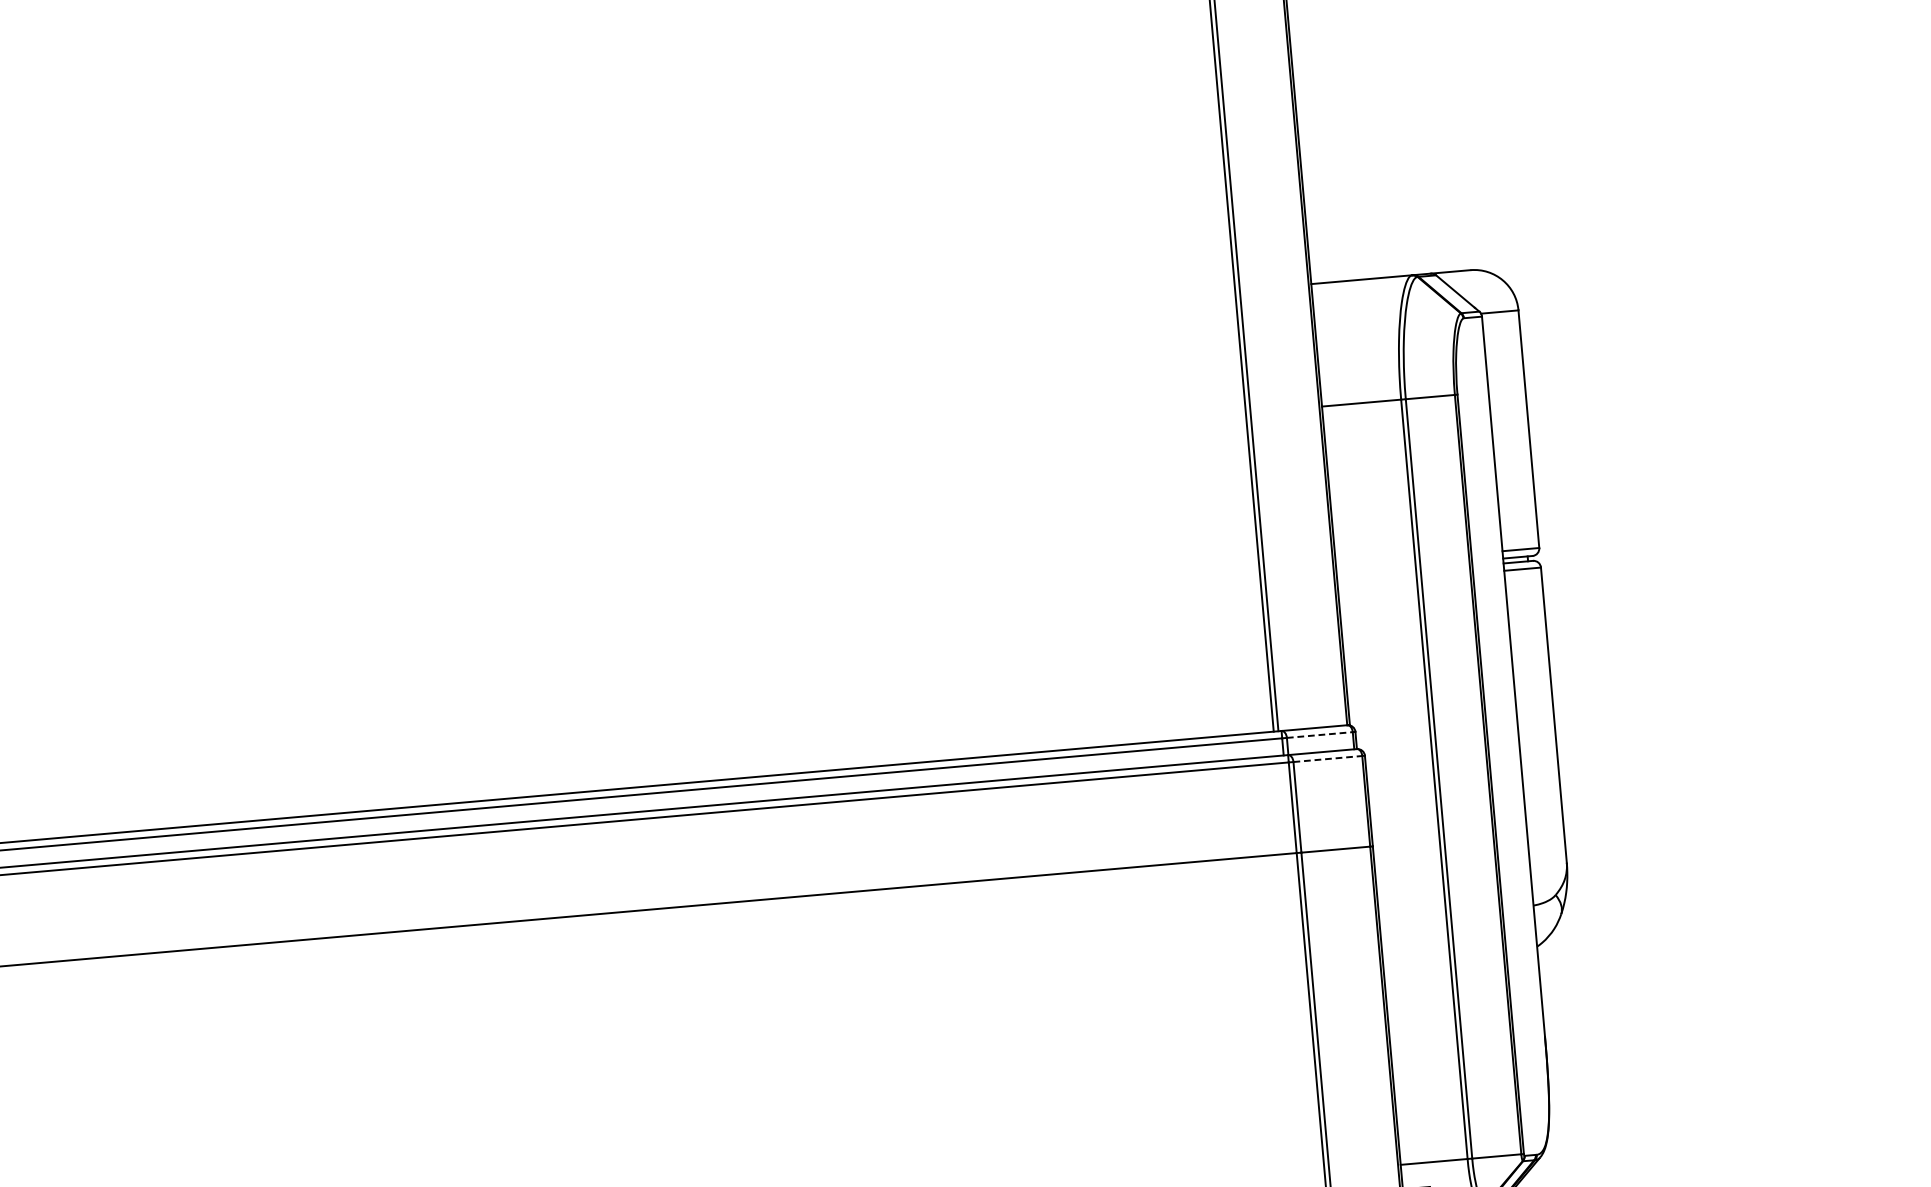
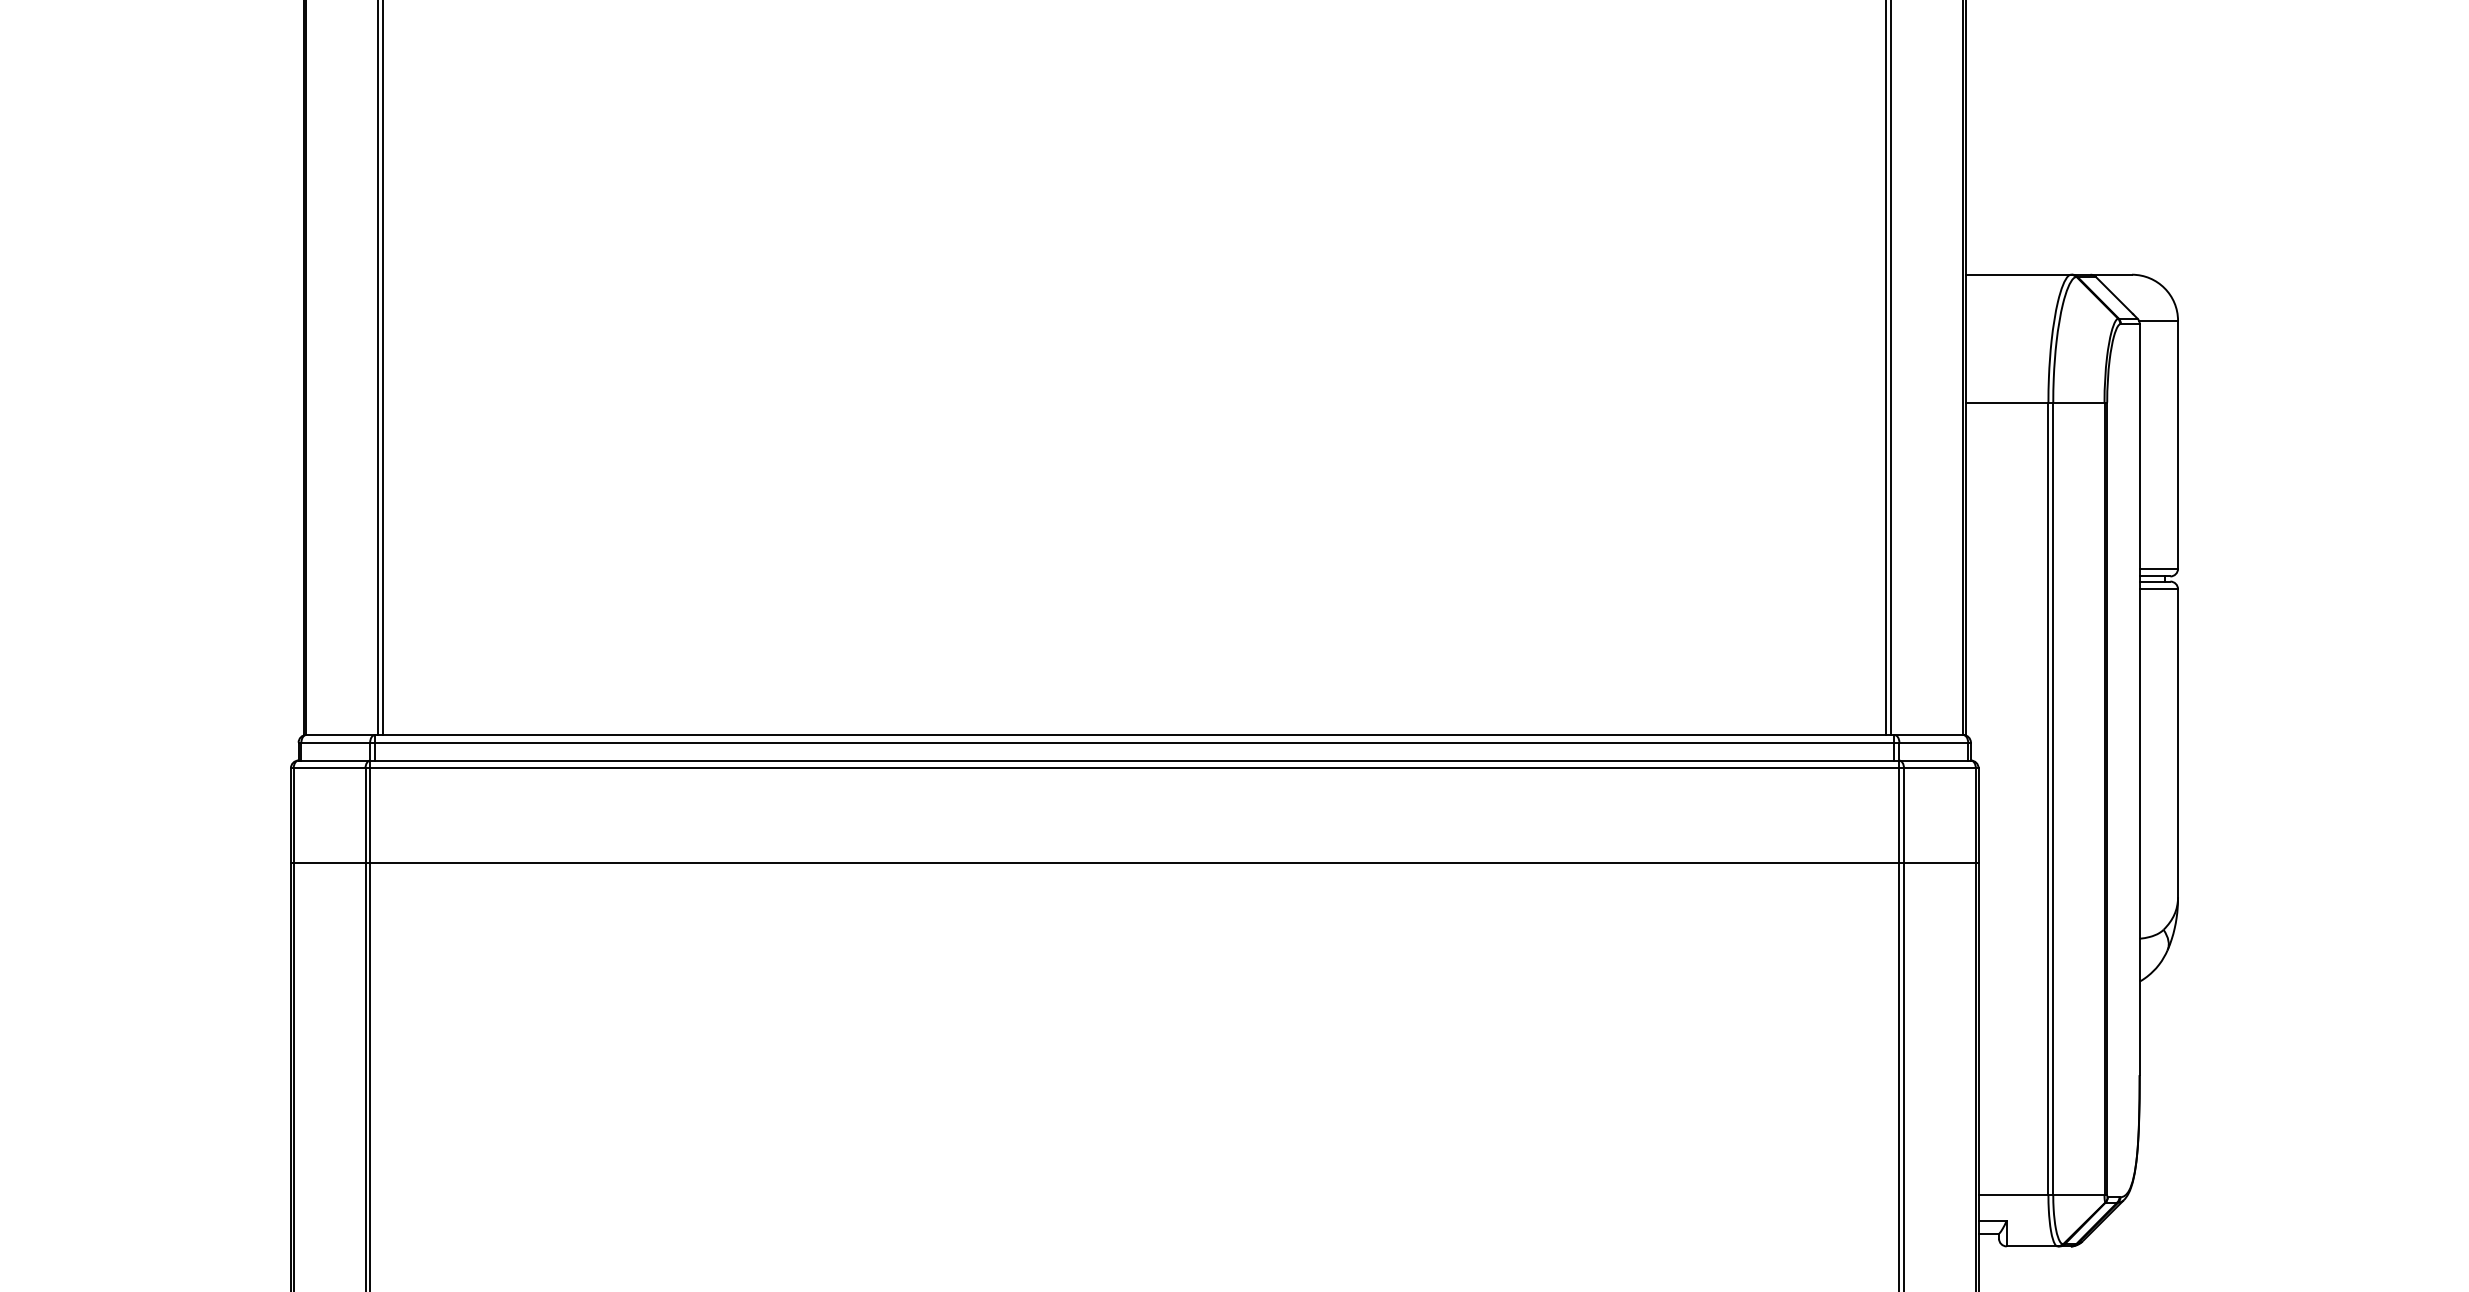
line: (1320, 734) -> (1934, 742), dashed -> solid
line: (1327, 759) -> (1939, 768), dashed -> solid

